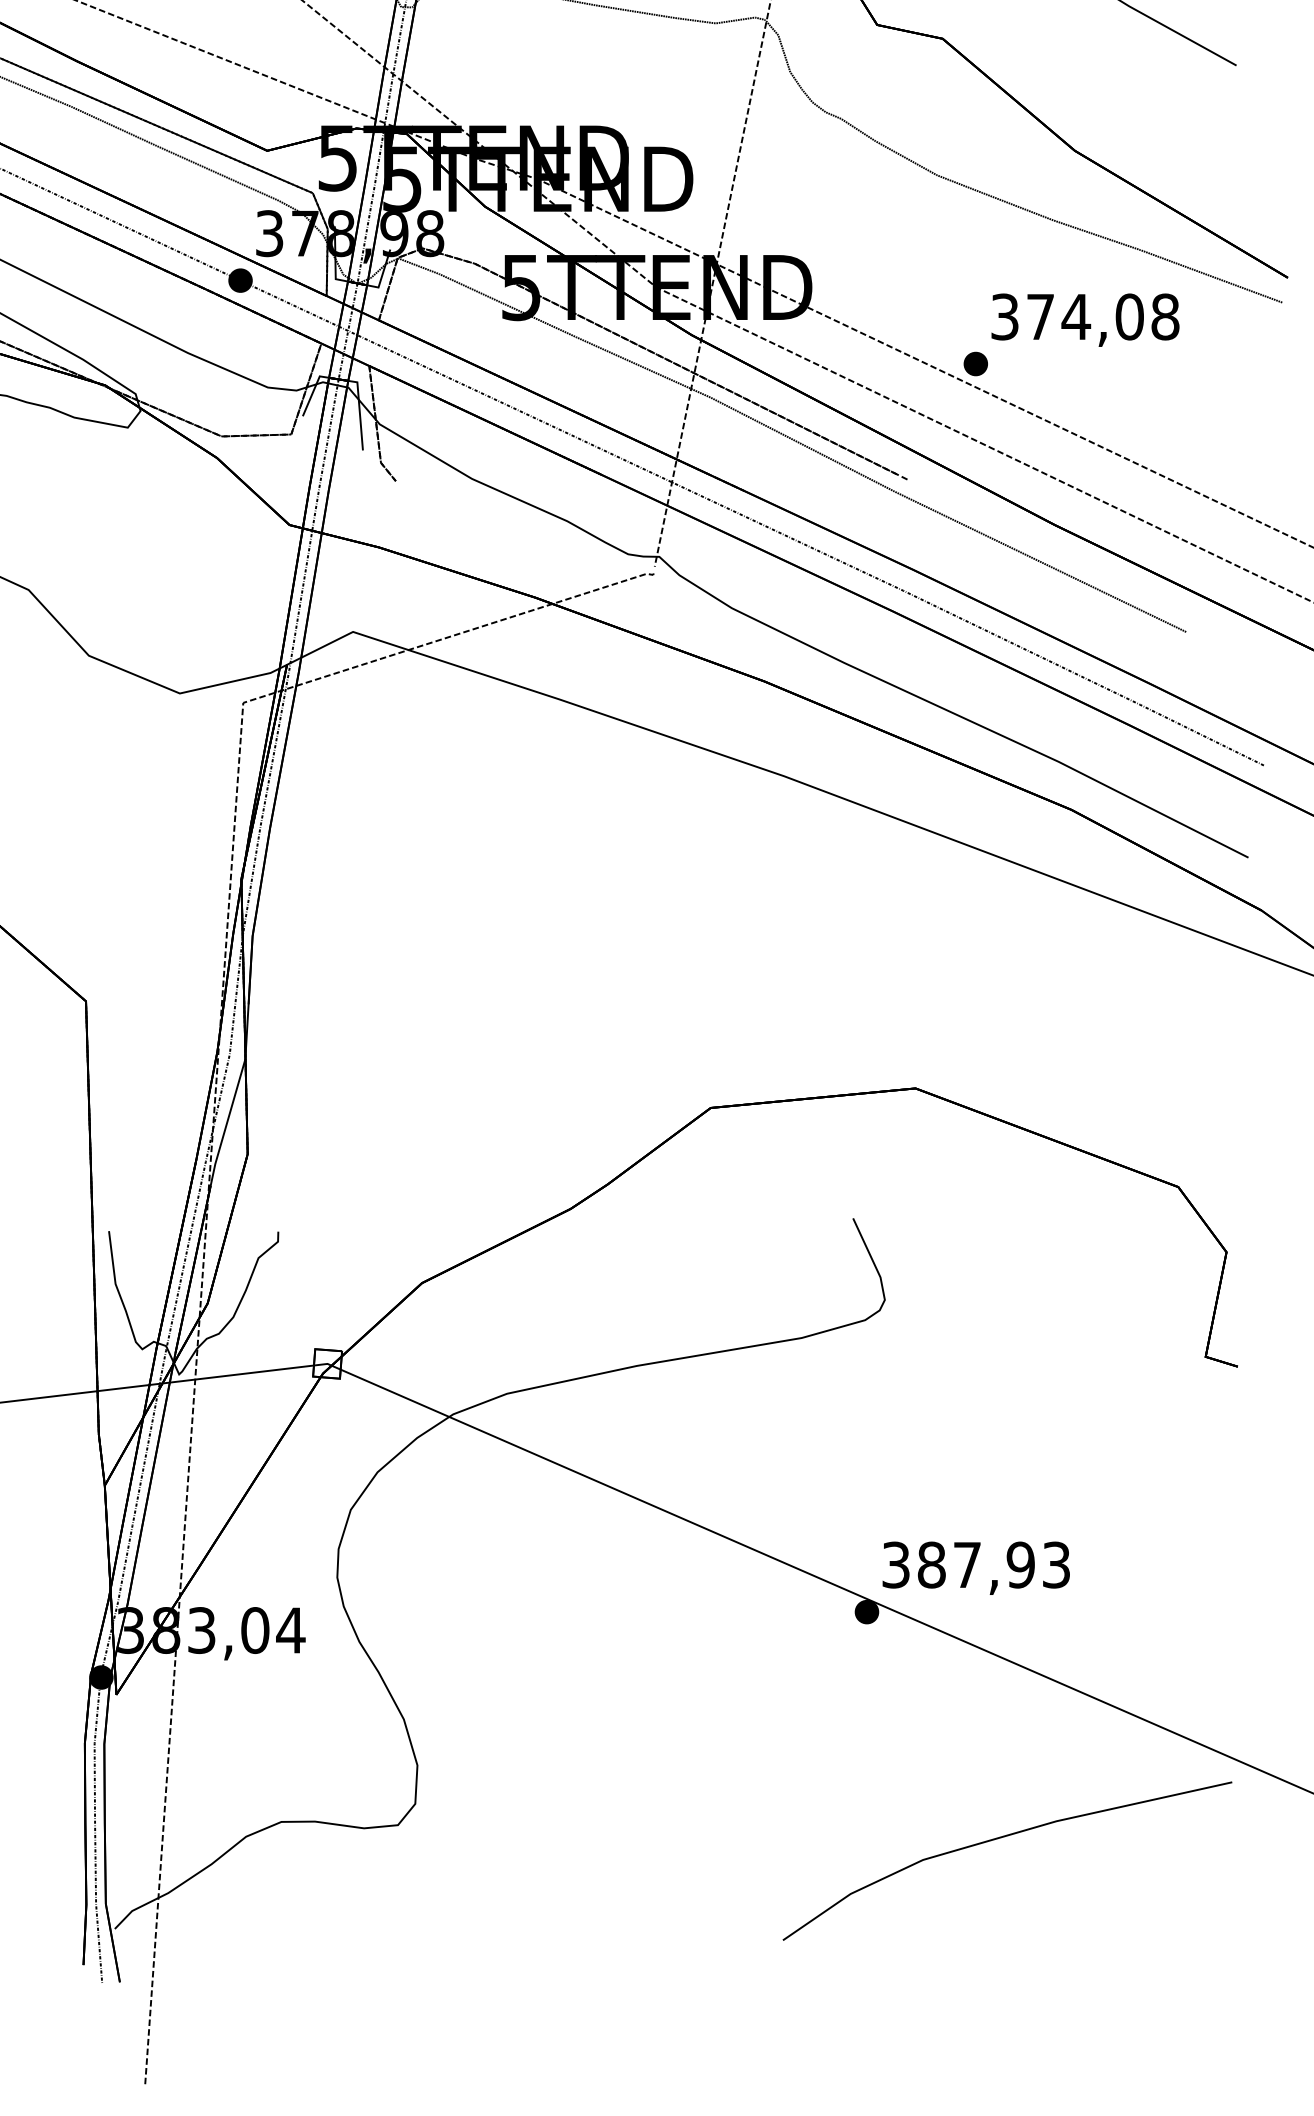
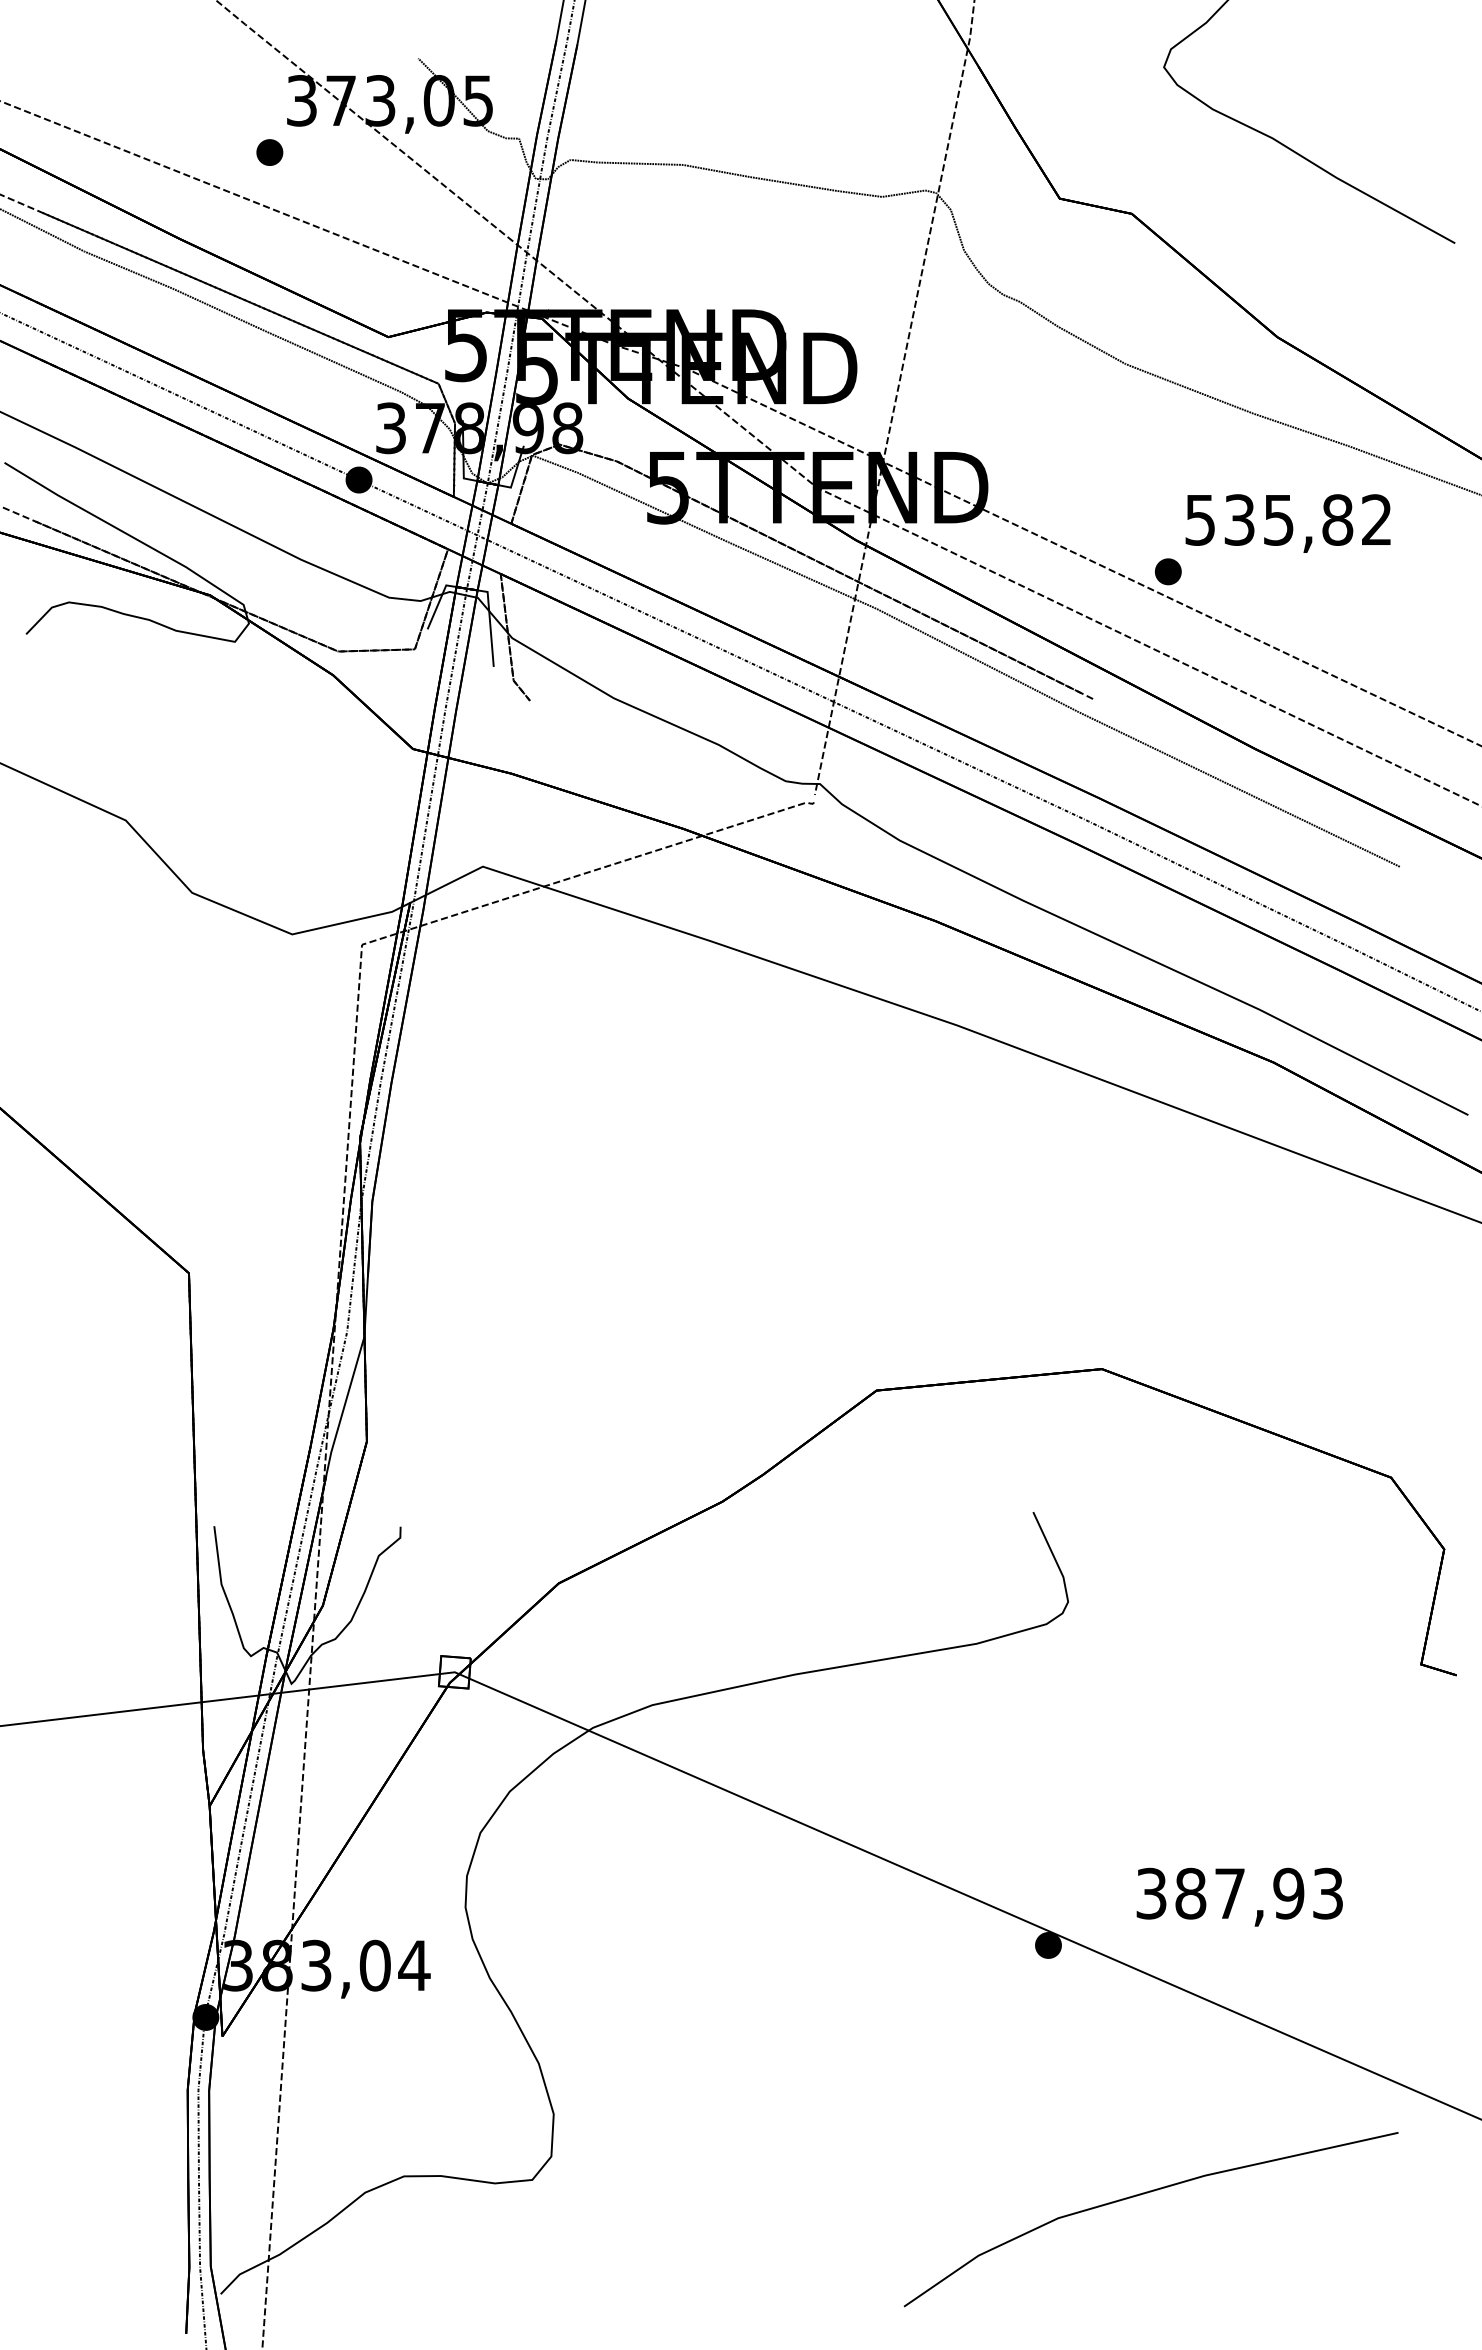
text: (1085, 316) -> (1289, 519), 374,08 -> 535,82
text: (976, 1567) -> (1239, 1896), moved
line: (1001, 1838) -> (1144, 2194), moved

